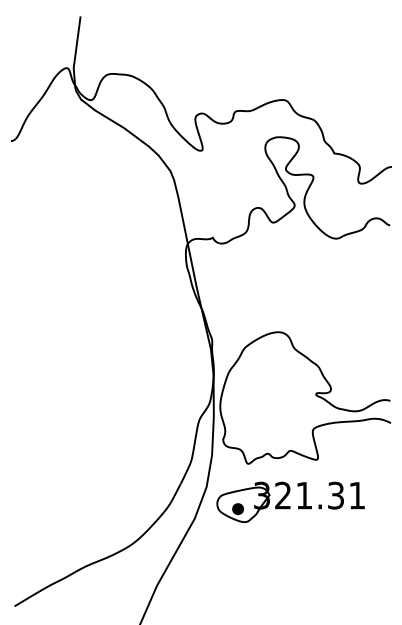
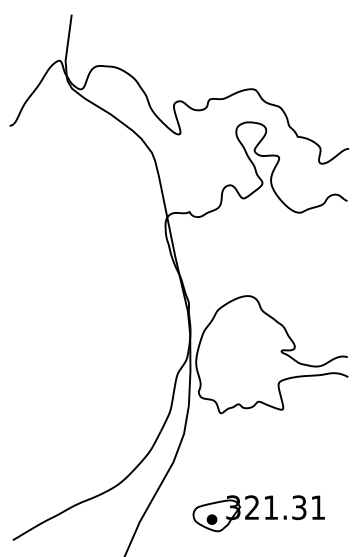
part: (290, 502) -> (258, 513), moved

